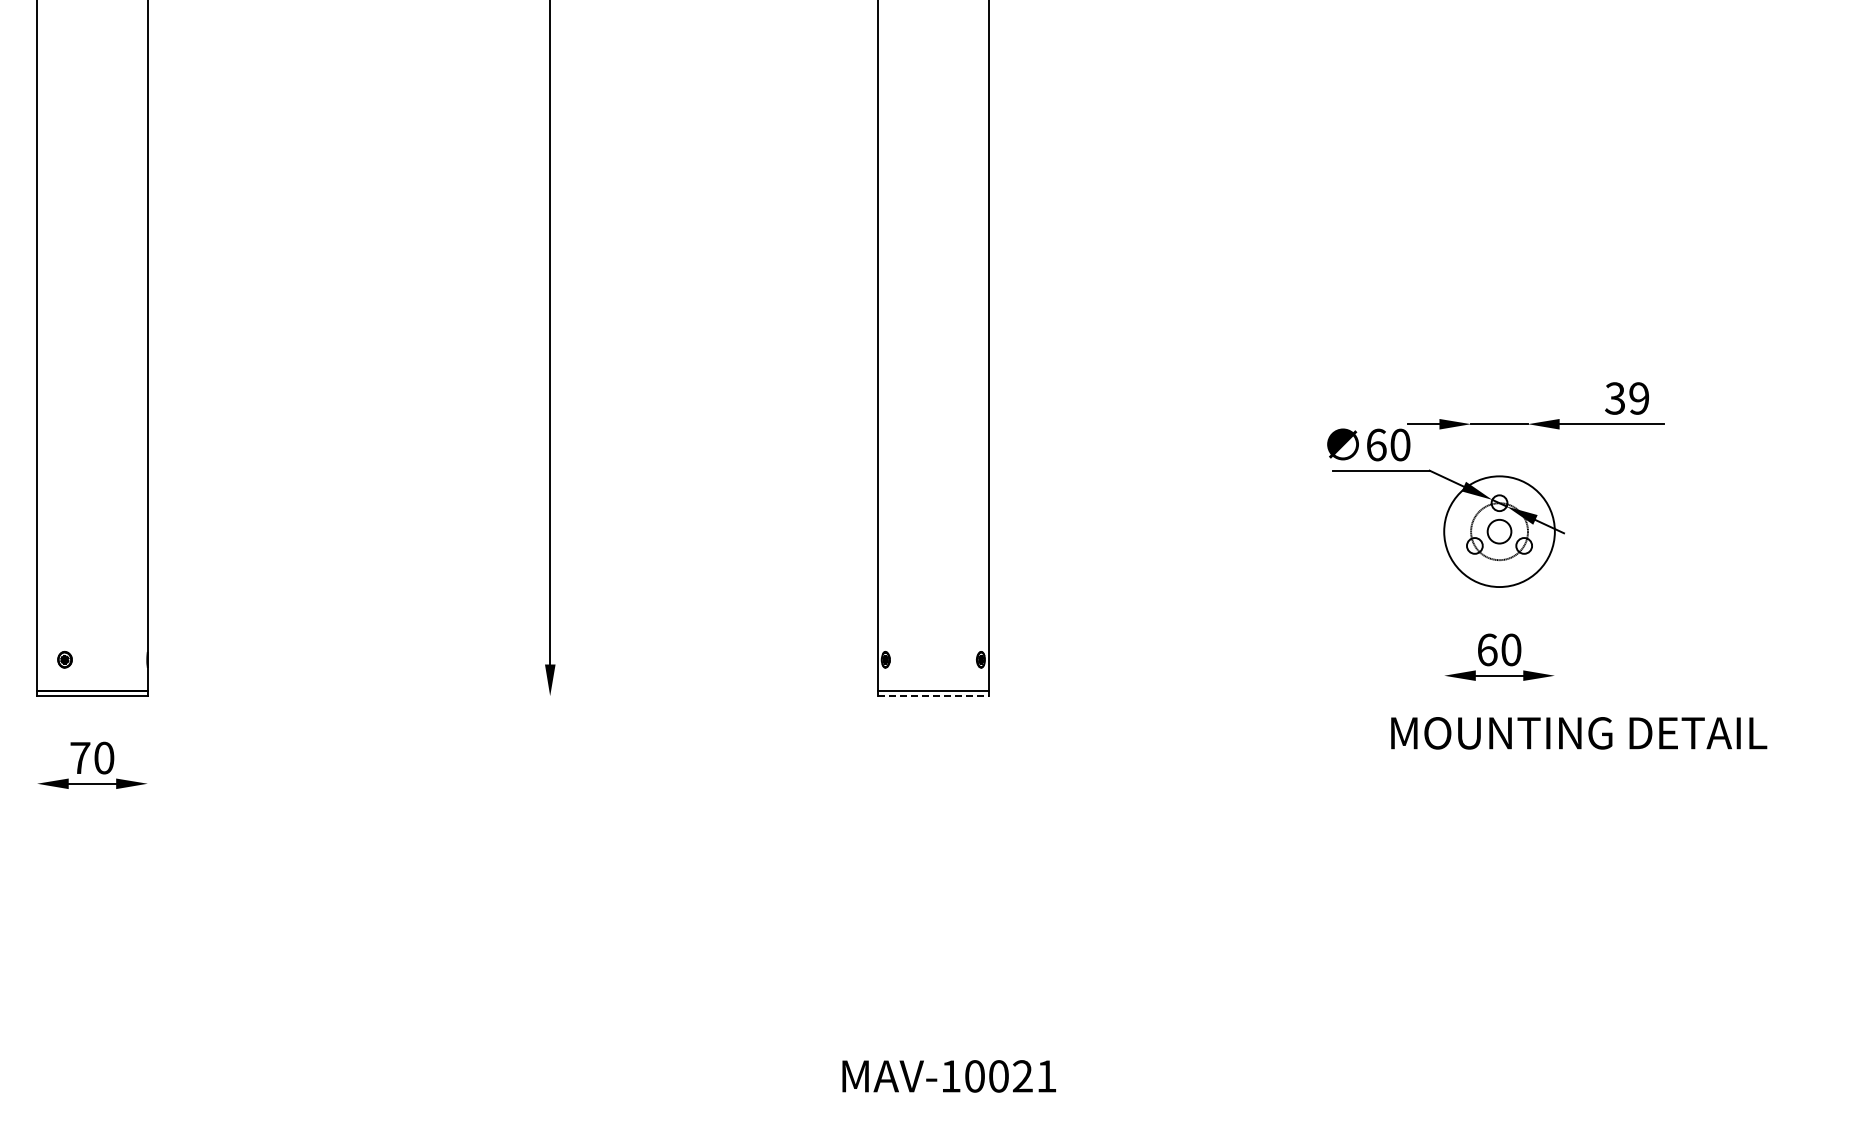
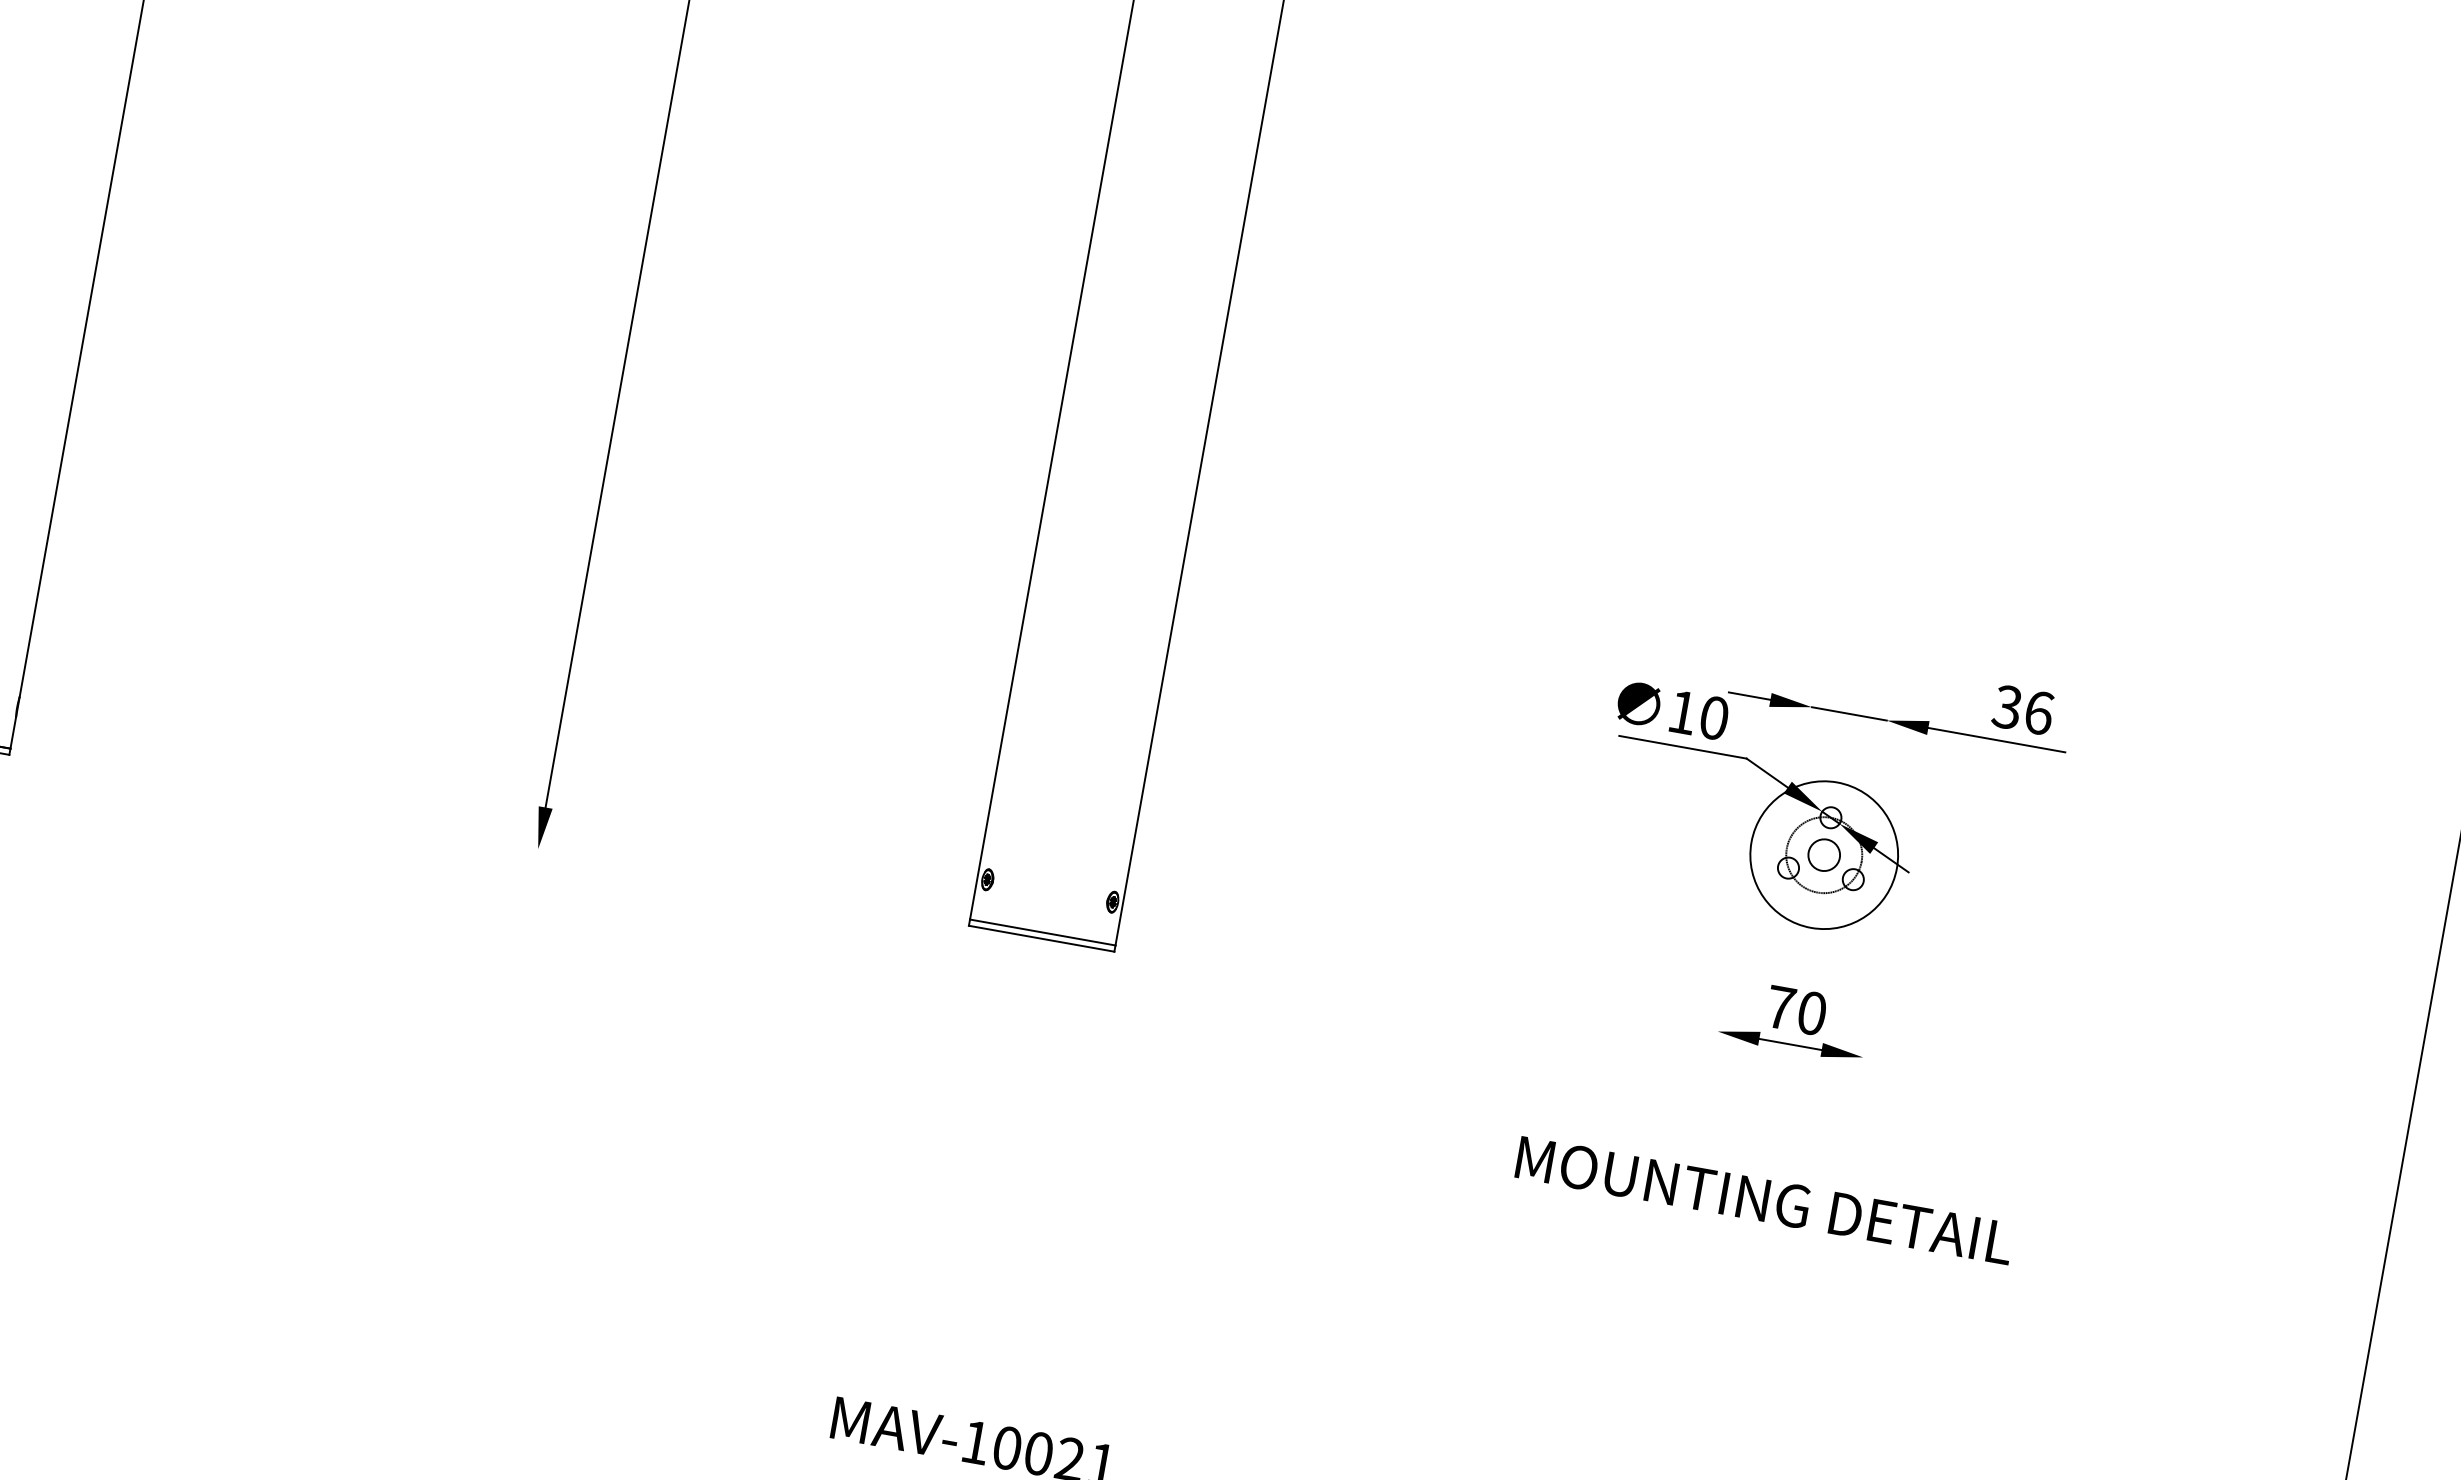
text: (1639, 398) -> (2039, 712), 39 -> 36
text: (1376, 444) -> (1682, 711), 60 -> 10
text: (1487, 649) -> (1780, 1007), 60 -> 70
line: (933, 696) -> (1041, 939), dashed -> solid
text: (1579, 733) -> (1765, 1200), moved

